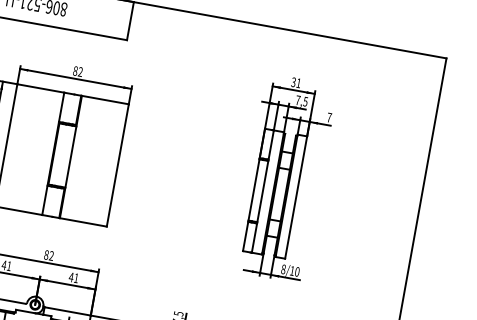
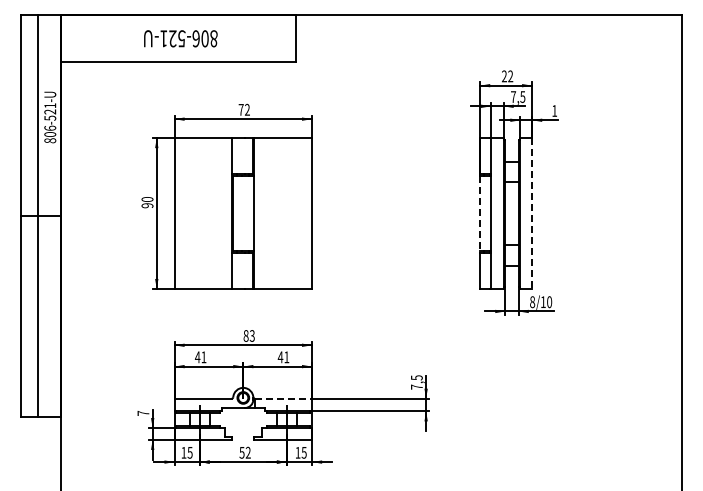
text: (74, 70) -> (240, 109), 82 -> 72
text: (296, 82) -> (507, 76), 31 -> 22
text: (329, 117) -> (554, 110), 7 -> 1
line: (254, 189) -> (480, 213), solid -> dashed
line: (296, 198) -> (532, 214), solid -> dashed
text: (50, 255) -> (251, 335), 82 -> 83
line: (67, 311) -> (283, 398), solid -> dashed

